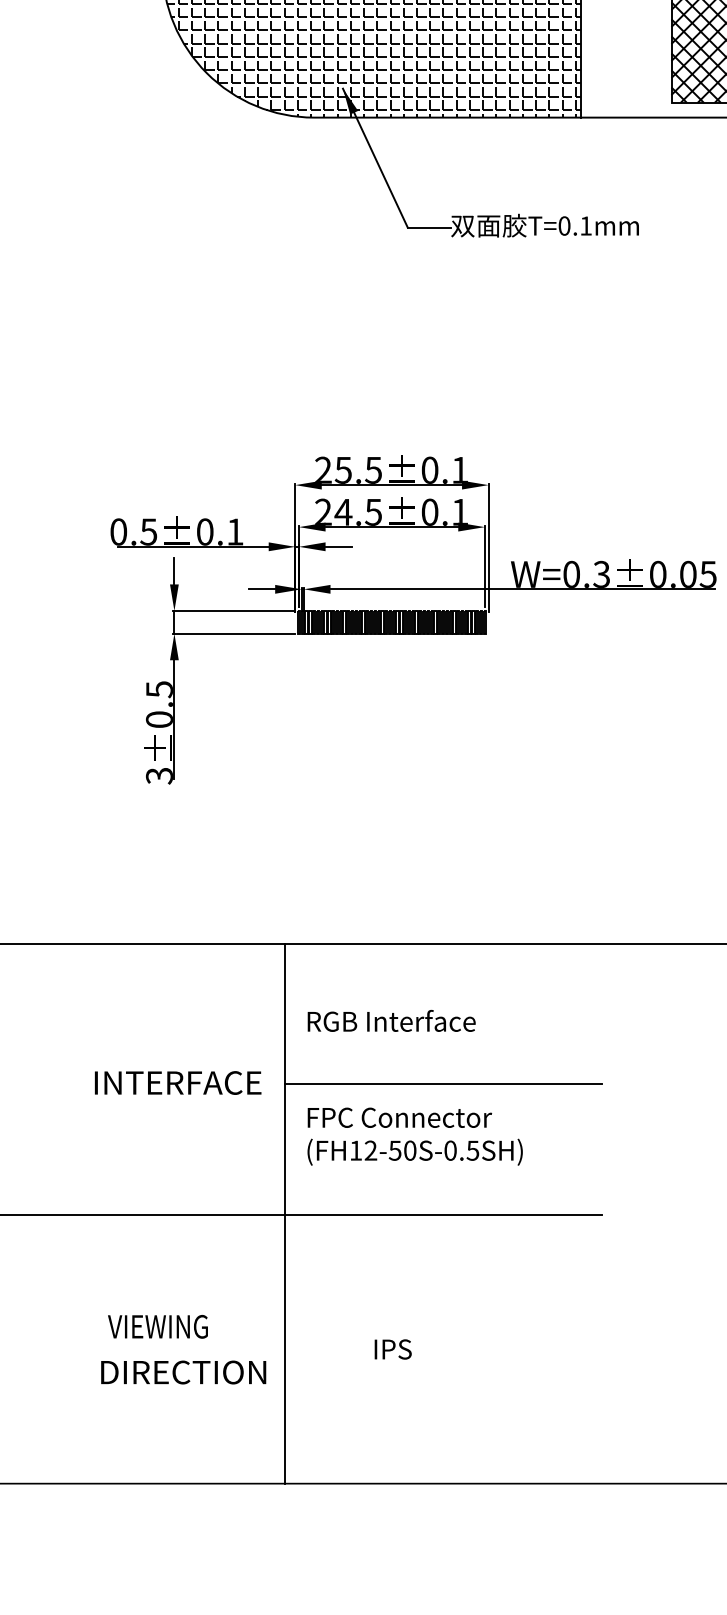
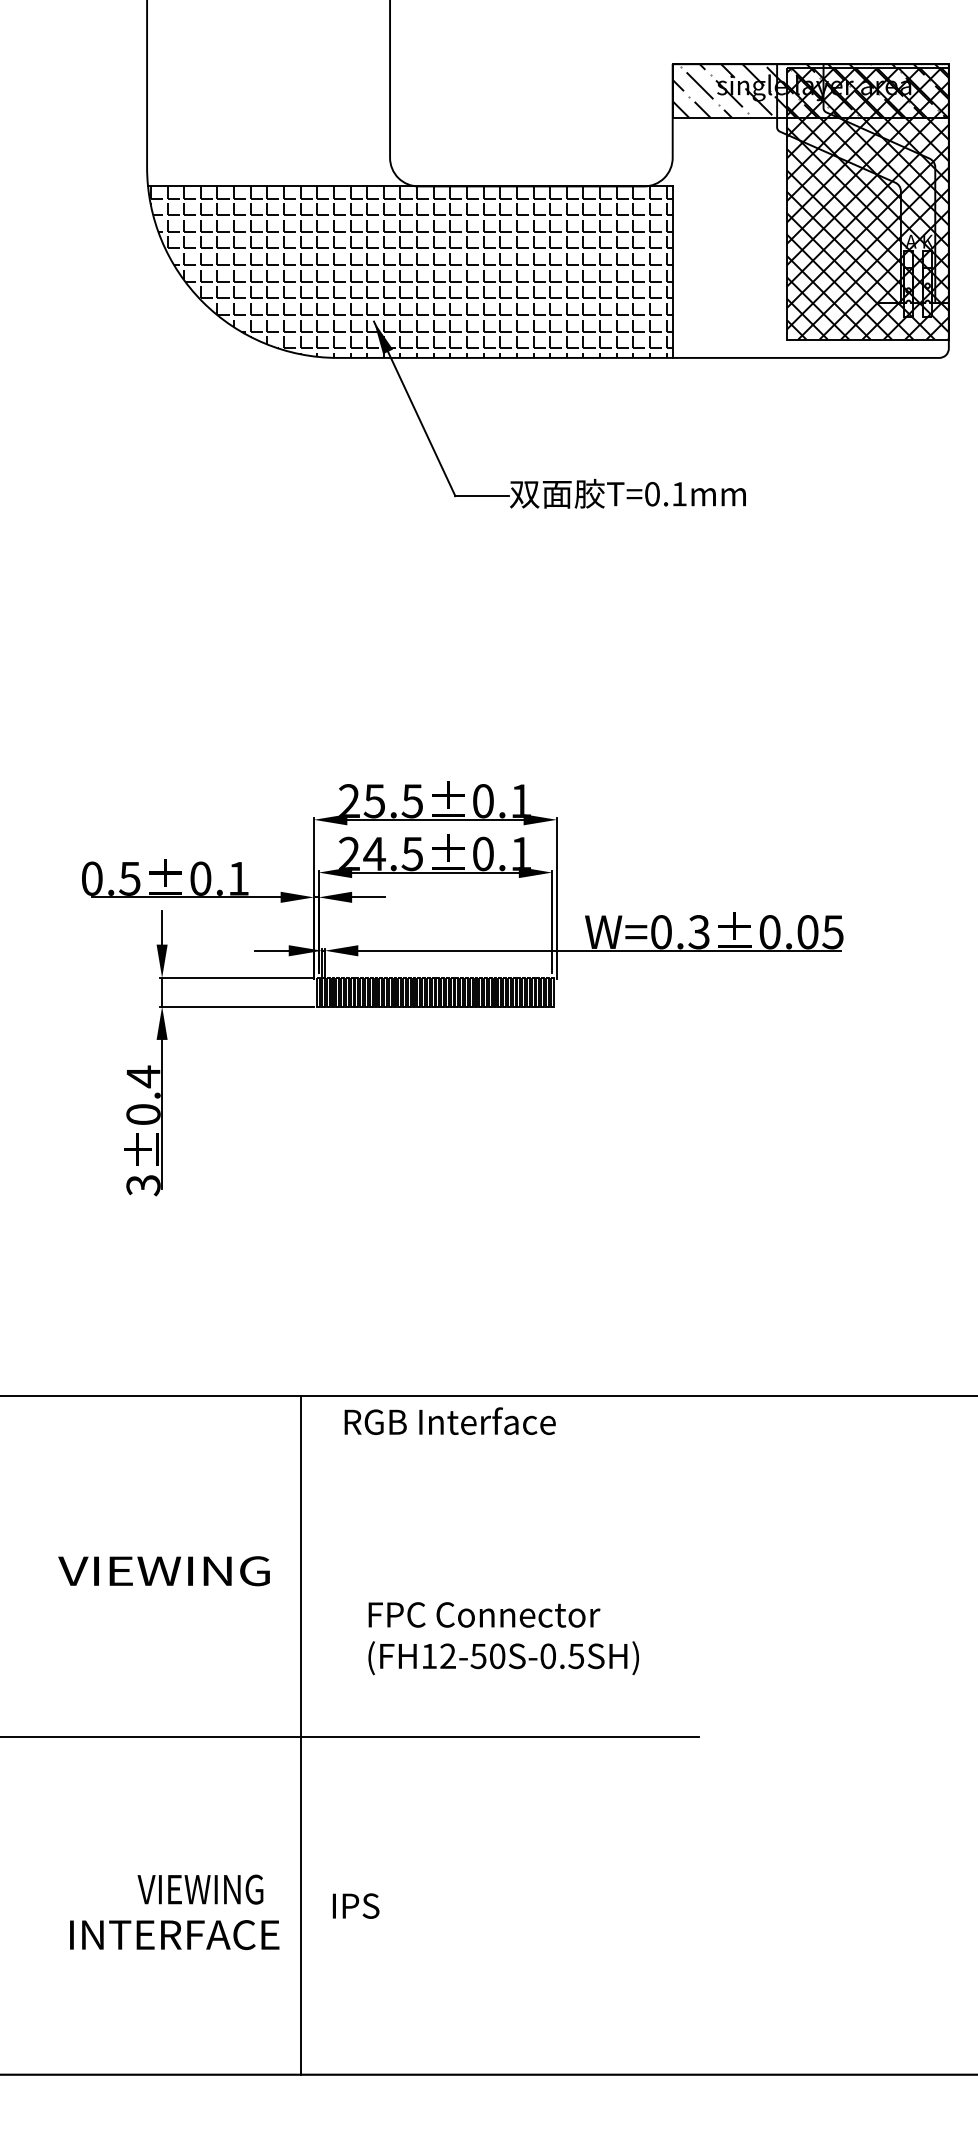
text: (159, 689) -> (143, 1076), 0.5 -> 0.4
text: (391, 1020) -> (449, 1420), moved
text: (176, 1083) -> (164, 1571), INTERFACE -> VIEWING
line: (442, 1084) -> (499, 1572), removed
text: (415, 1136) -> (503, 1638), moved
text: (157, 1326) -> (200, 1889), moved
text: (392, 1349) -> (355, 1905), moved
text: (185, 1372) -> (176, 1935), DIRECTION -> INTERFACE

